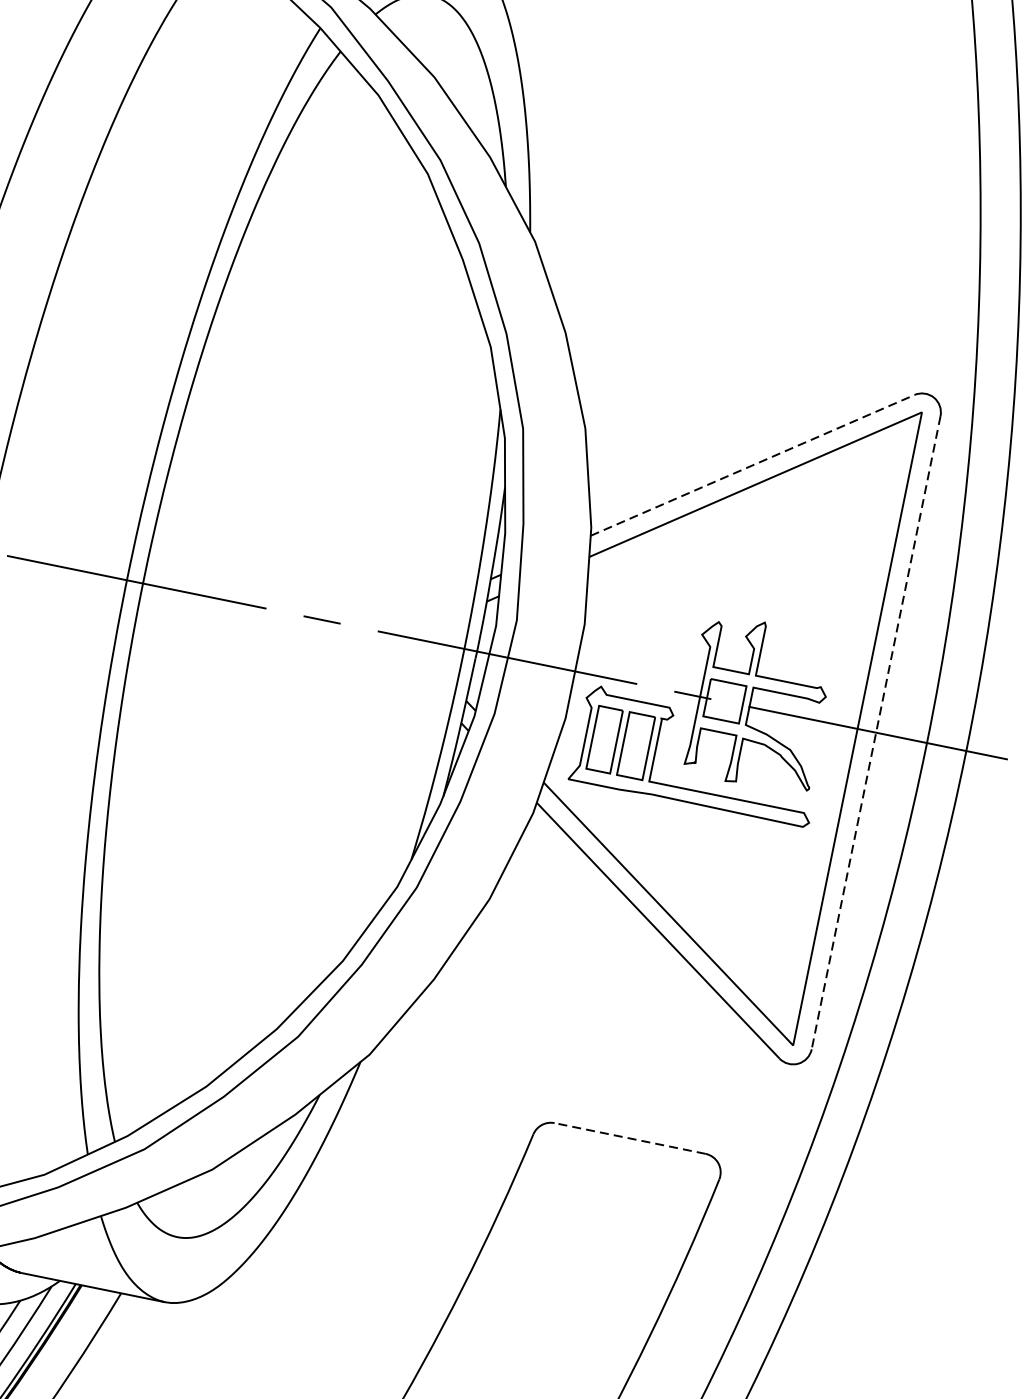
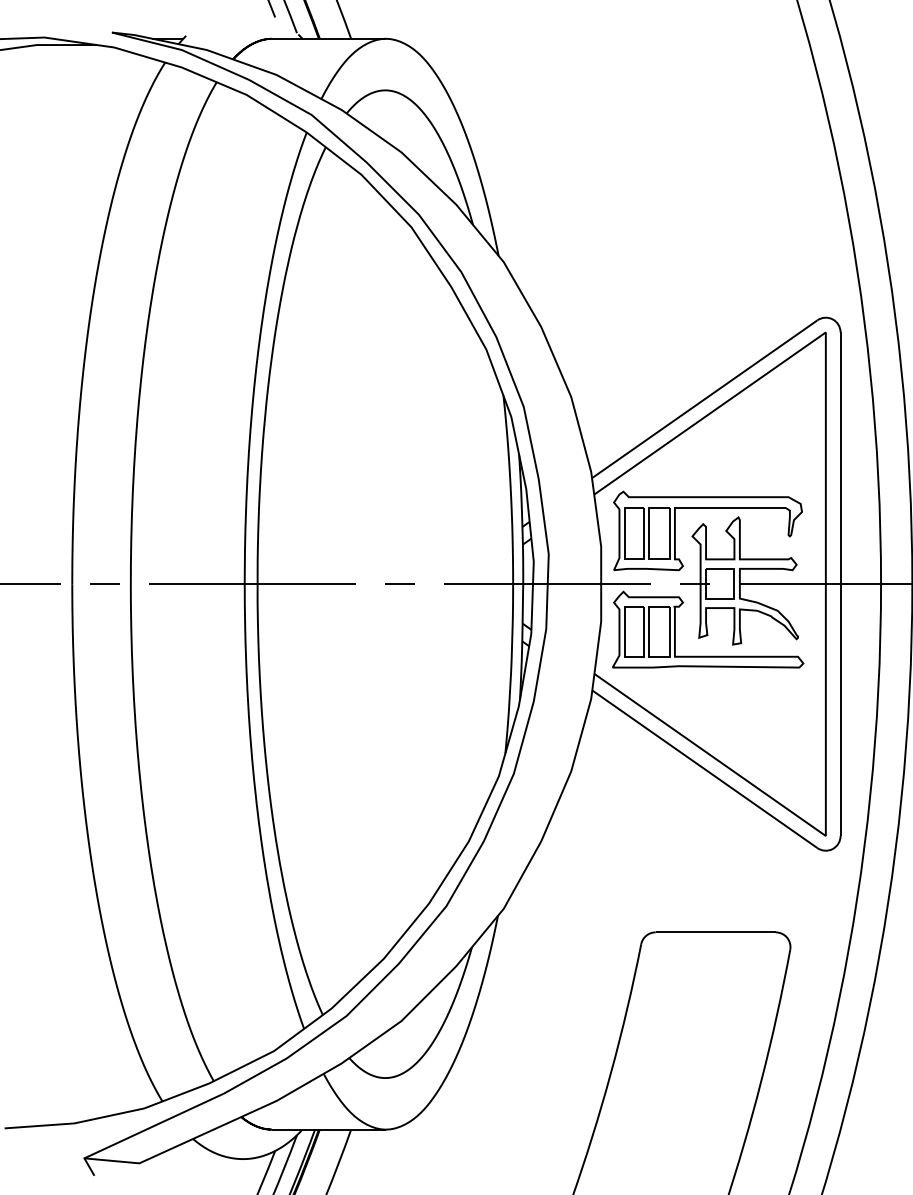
line: (752, 465) -> (704, 399), dashed -> solid
part: (728, 603) -> (707, 508), added
line: (875, 733) -> (840, 584), dashed -> solid
line: (629, 1138) -> (715, 932), dashed -> solid

